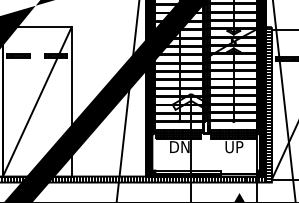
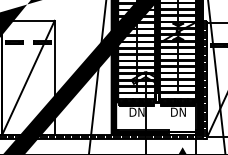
text: (234, 146) -> (178, 111), UP -> DN

